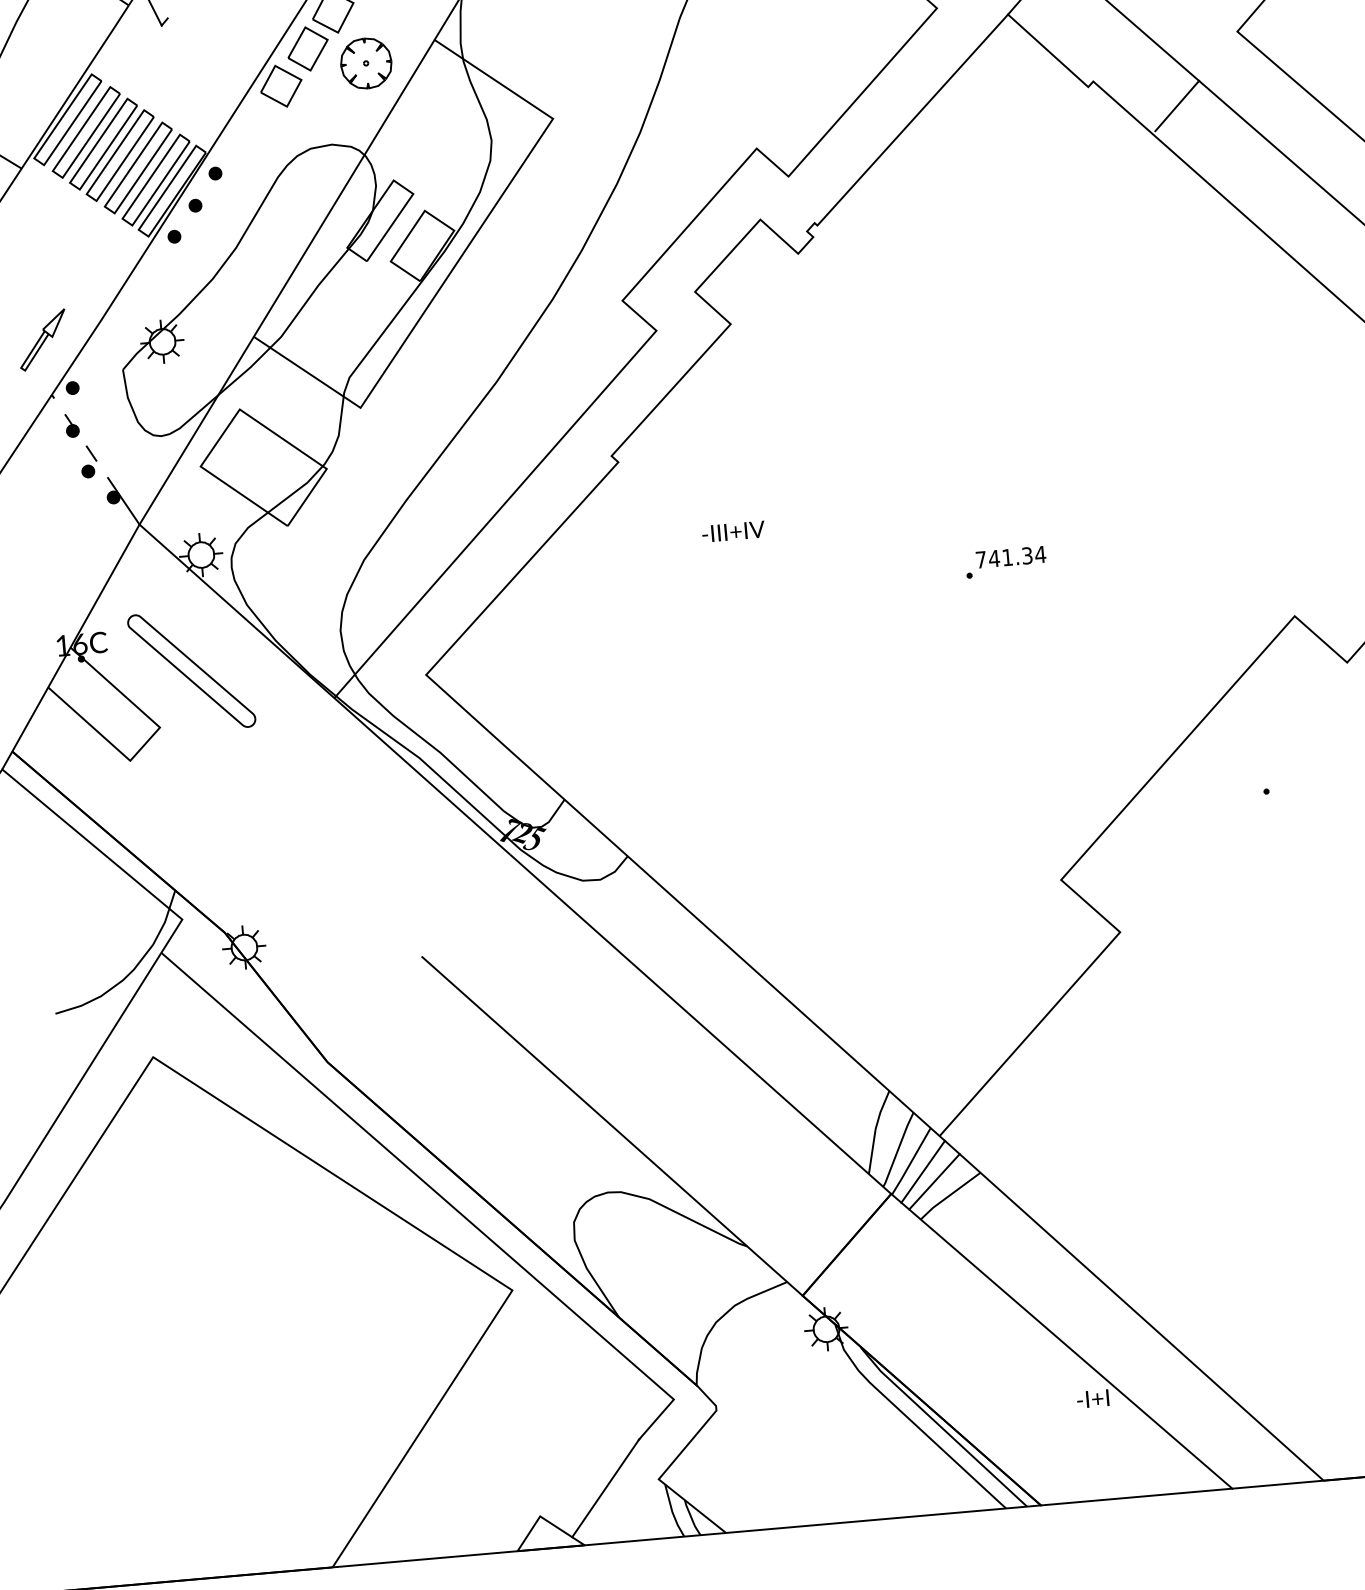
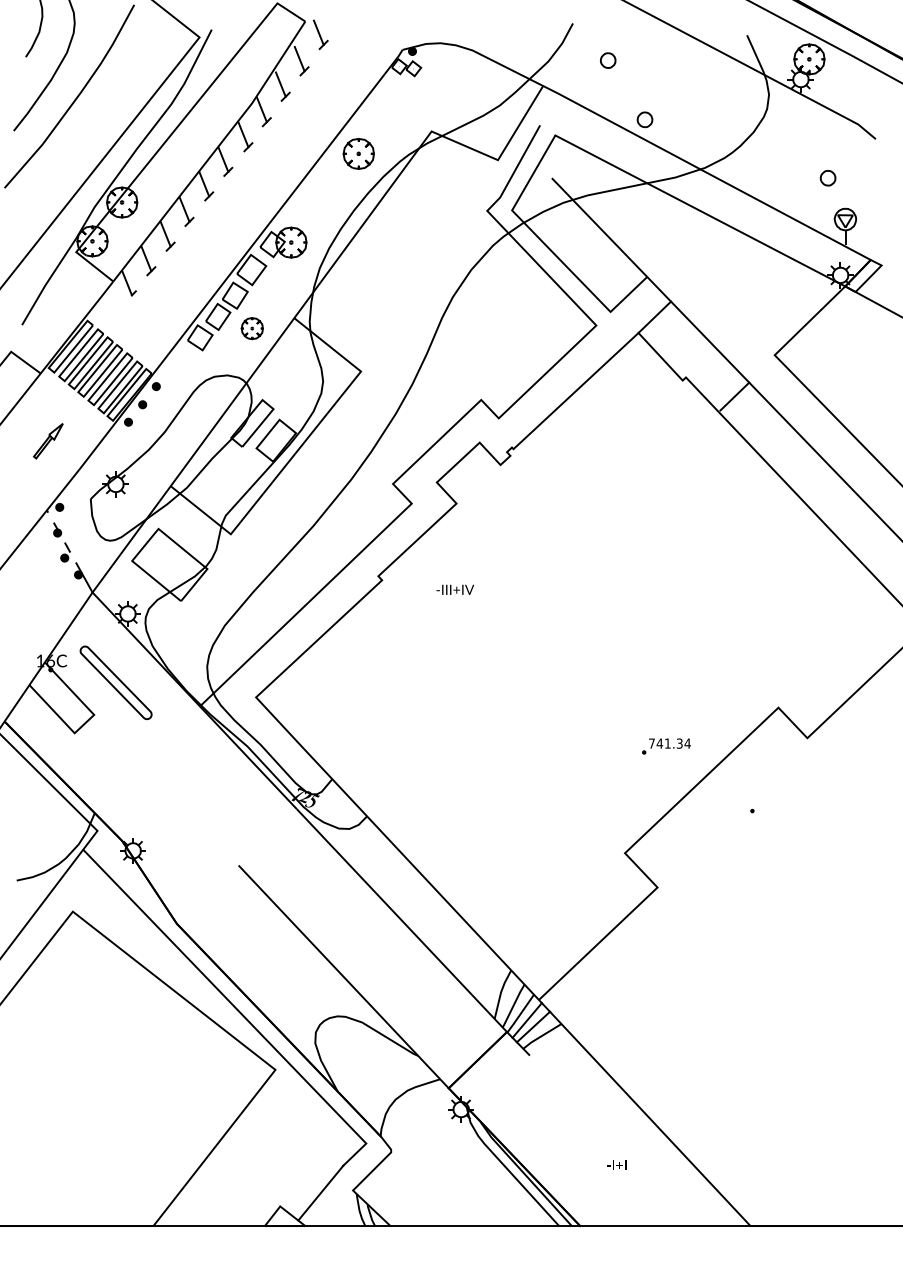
part: (366, 63) -> (252, 328), size x0.7
part: (43, 340) -> (48, 441), moved
text: (732, 531) -> (454, 589), moved
part: (1005, 562) -> (666, 746), moved
line: (1082, 1358) -> (612, 1140), removed

